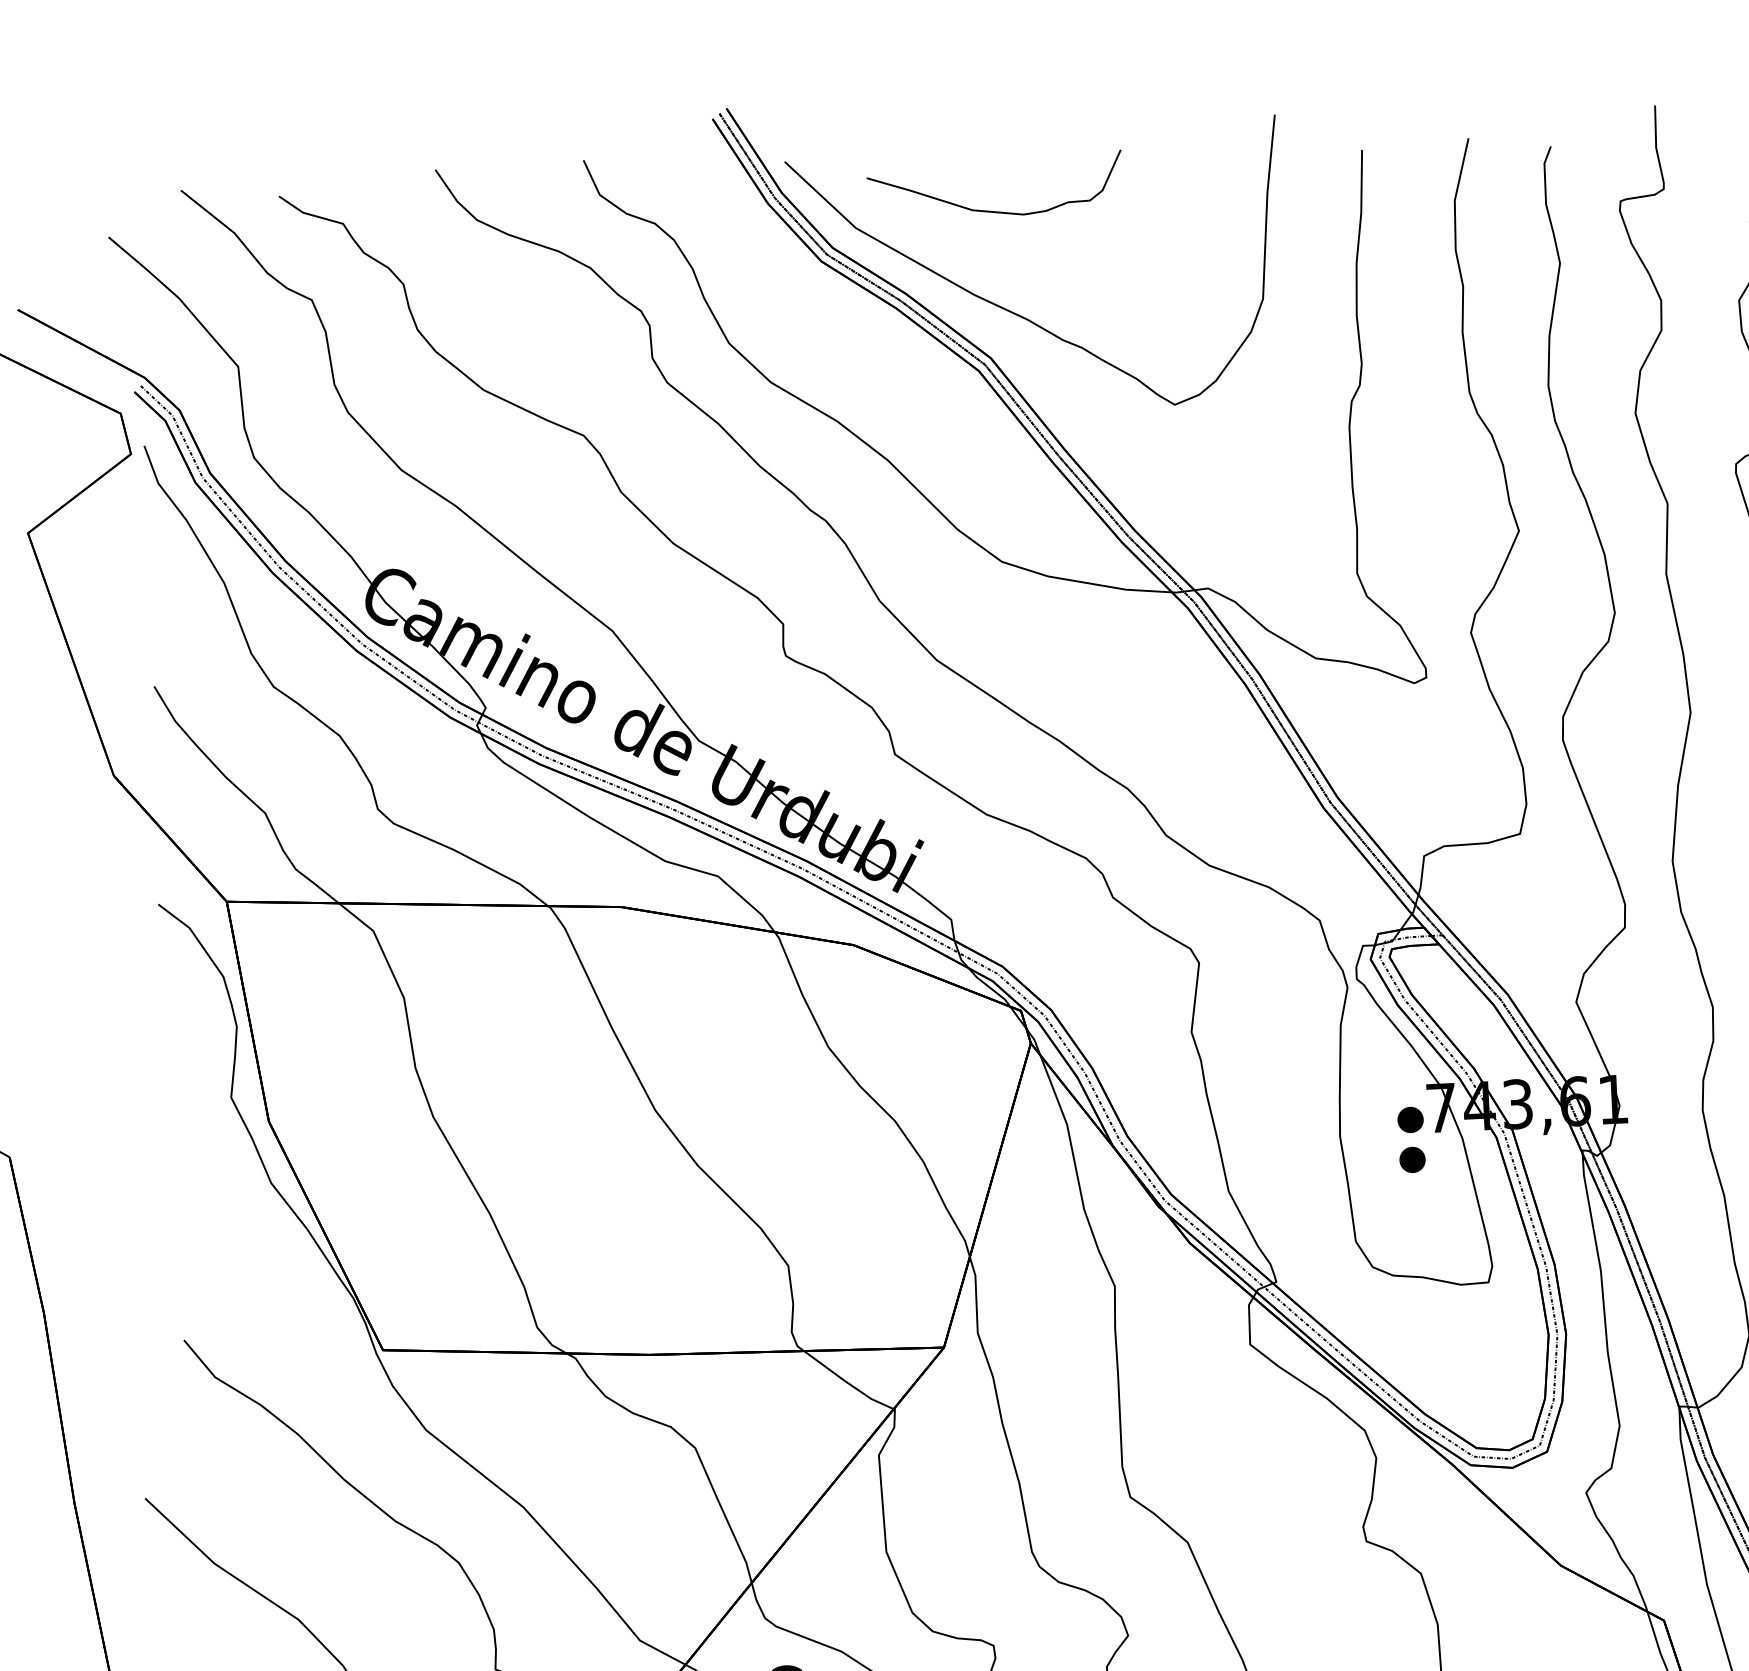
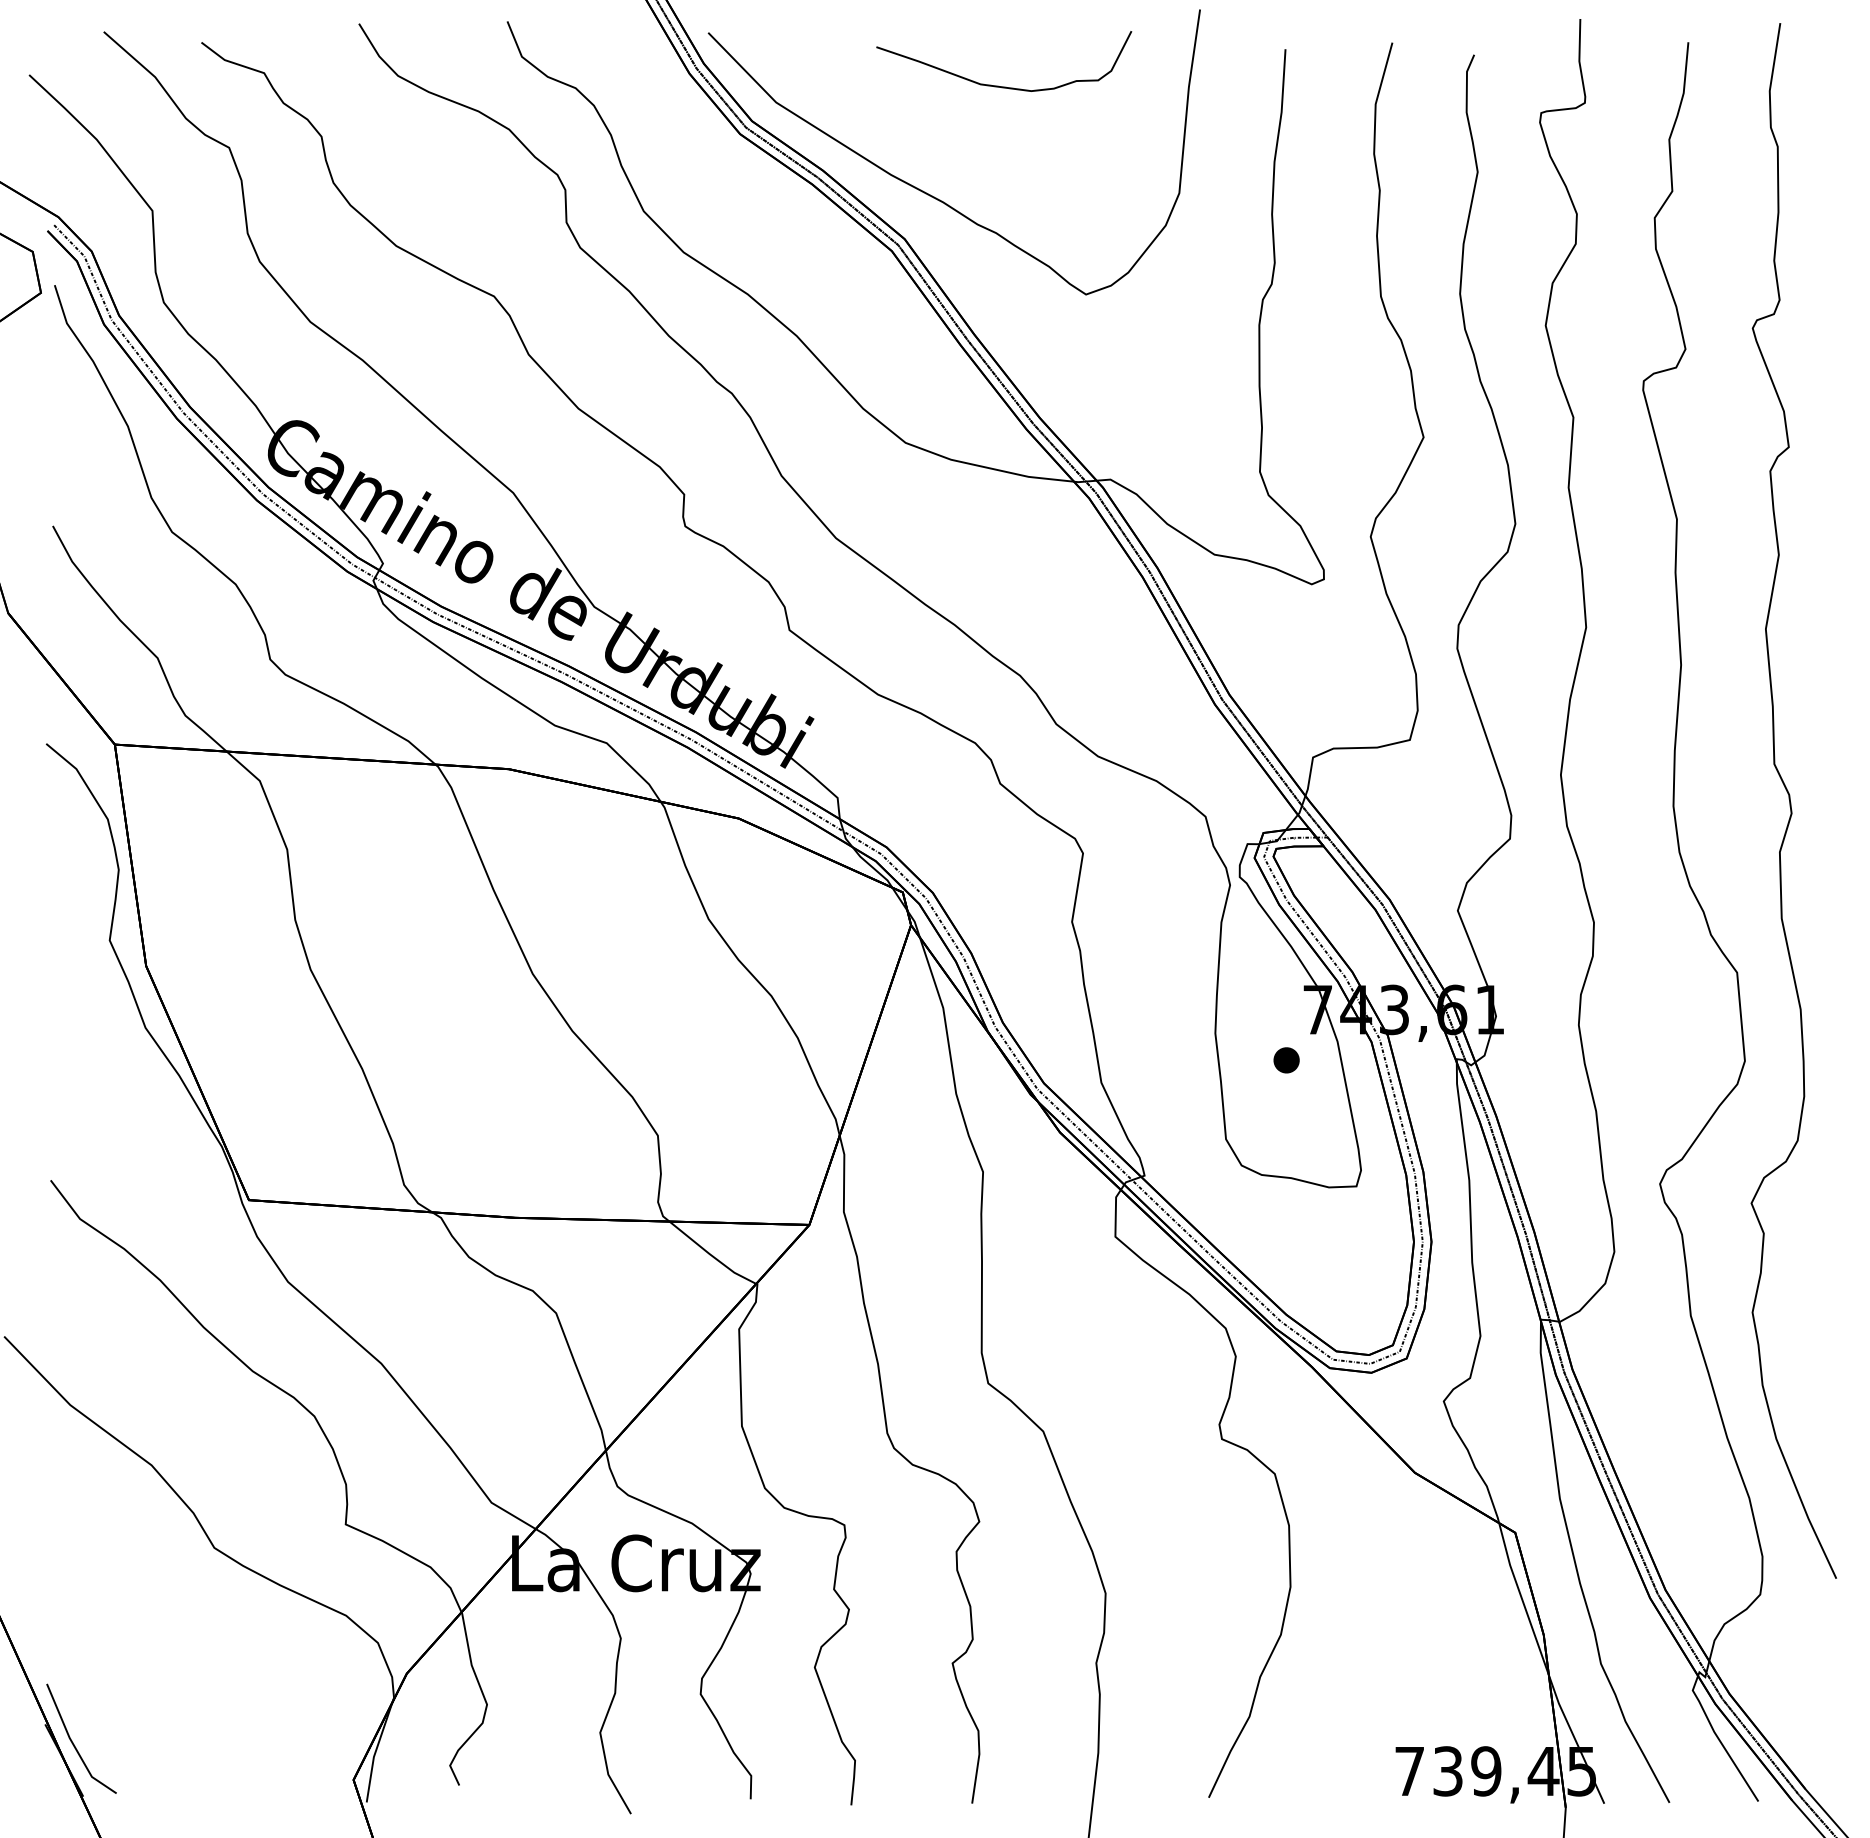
curve: (990, 210) -> (998, 85), moved
part: (1410, 1120) -> (1286, 1020), removed

